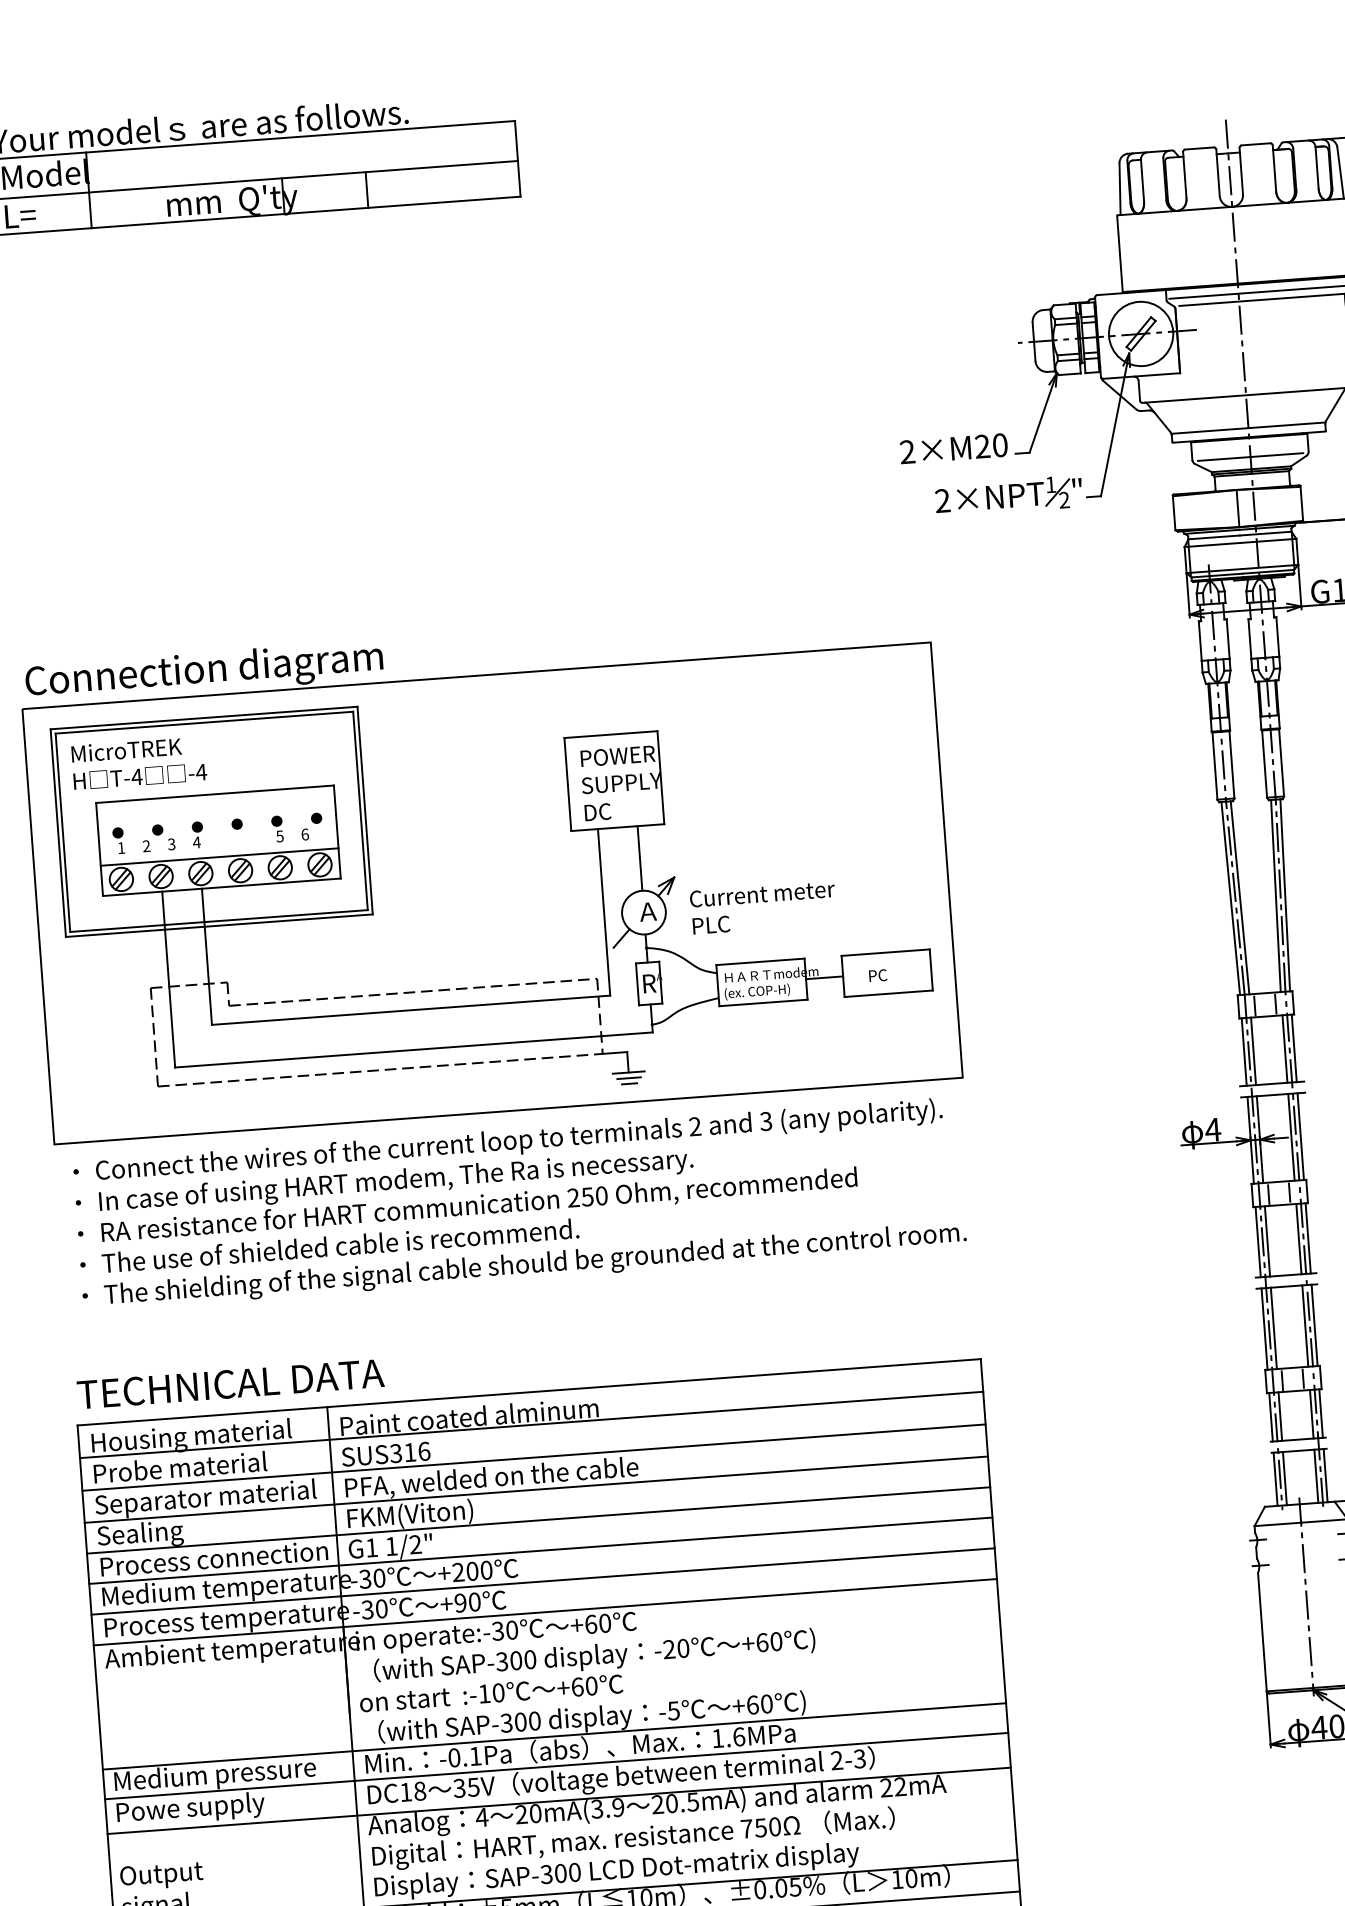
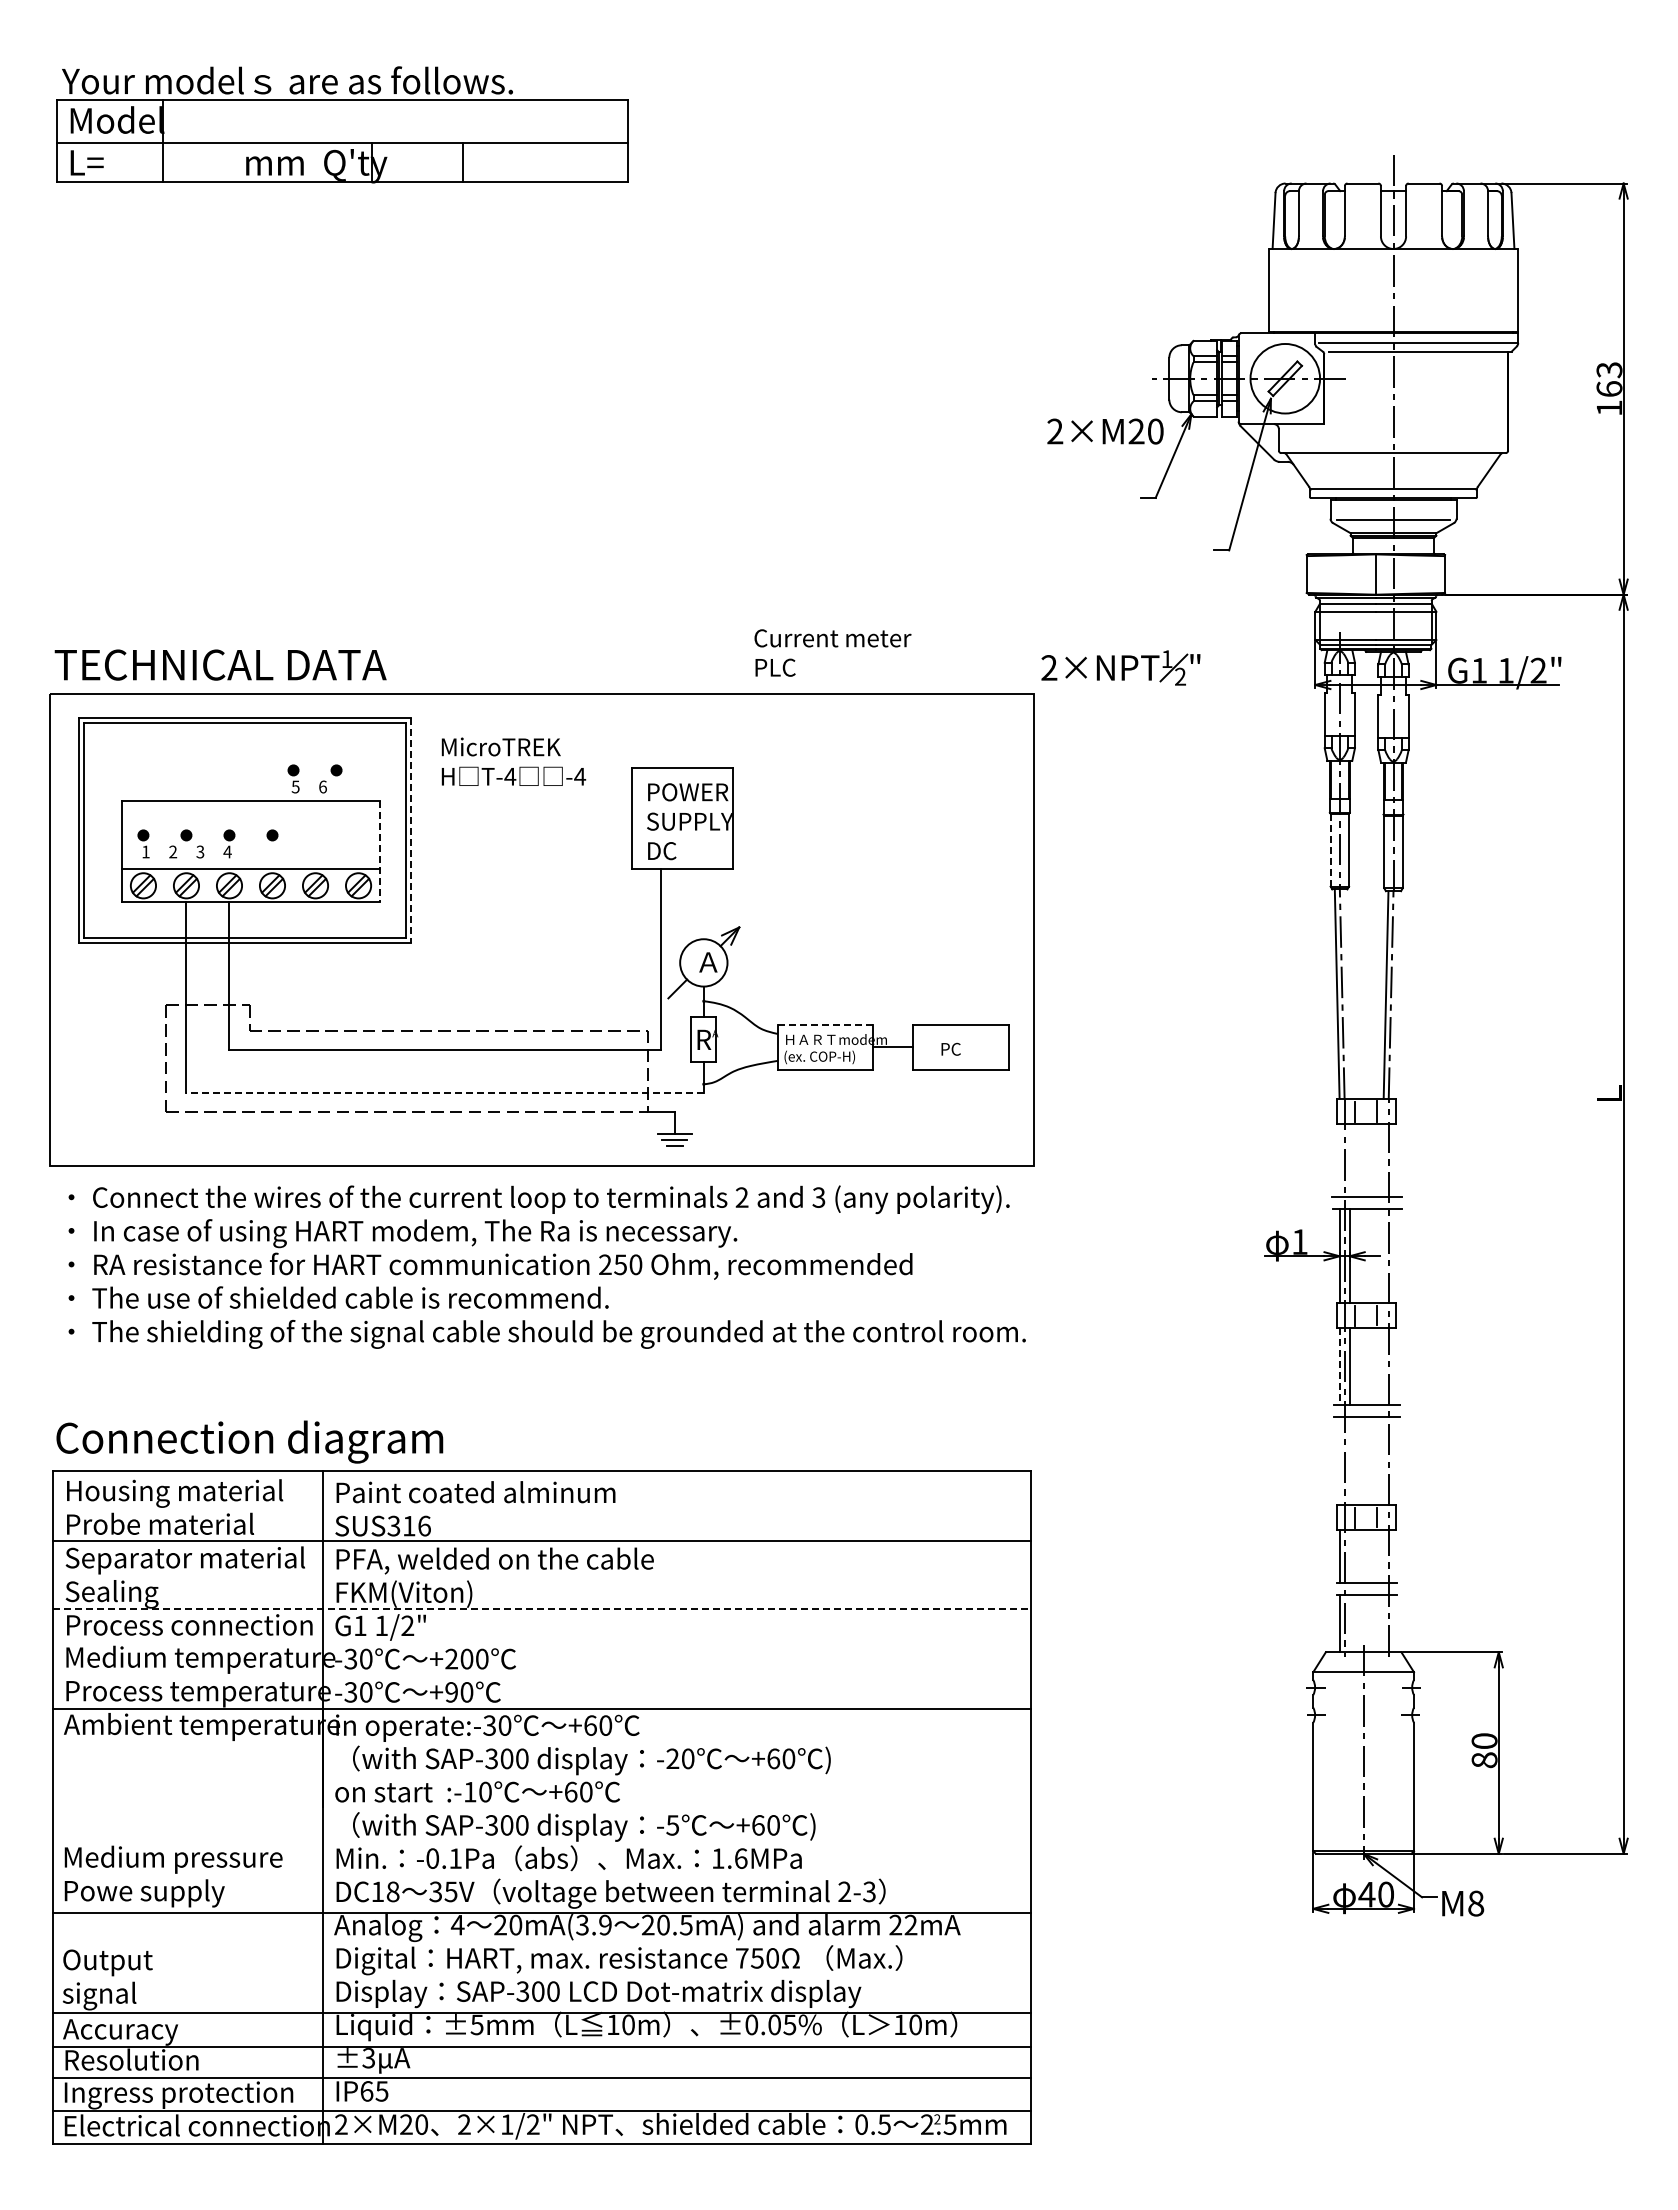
text: (953, 448) -> (1105, 431), moved
part: (1008, 495) -> (1120, 667), moved
text: (203, 671) -> (248, 668), Connection diagram -> TECHNICAL DATA
text: (138, 762) -> (513, 761), moved
line: (1214, 766) -> (1330, 850), solid -> dashed
line: (365, 811) -> (411, 831), solid -> dashed
part: (302, 830) -> (320, 782), moved
line: (337, 832) -> (379, 852), solid -> dashed
line: (639, 858) -> (703, 904), removed
line: (1284, 894) -> (1395, 994), removed
line: (1239, 897) -> (1346, 993), removed
text: (762, 907) -> (832, 652), moved
line: (760, 962) -> (825, 1025), solid -> dashed
line: (1284, 1048) -> (1383, 1160), removed
line: (1293, 1048) -> (1393, 1160), removed
line: (414, 1049) -> (445, 1092), solid -> dashed
line: (1244, 1051) -> (1339, 1160), removed
line: (1253, 1051) -> (1349, 1160), removed
text: (1212, 1129) -> (1299, 1241), 4 -> 1
line: (1300, 1136) -> (1393, 1256), removed
line: (1291, 1137) -> (1383, 1256), removed
line: (1307, 1238) -> (1393, 1366), removed
line: (1298, 1239) -> (1383, 1366), removed
line: (1258, 1243) -> (1339, 1367), solid -> dashed
line: (1305, 1325) -> (1383, 1460), removed
line: (1314, 1325) -> (1393, 1460), removed
line: (1264, 1328) -> (1339, 1460), removed
line: (1273, 1328) -> (1349, 1460), removed
text: (257, 1385) -> (249, 1441), TECHNICAL DATA -> Connection diagram
line: (1320, 1412) -> (1393, 1555), removed
line: (1311, 1413) -> (1383, 1555), removed
line: (1280, 1415) -> (1349, 1555), removed
line: (531, 1425) -> (542, 1506), removed
line: (1325, 1475) -> (1393, 1623), removed
line: (1316, 1476) -> (1383, 1623), removed
line: (1284, 1478) -> (1349, 1623), removed
line: (536, 1489) -> (542, 1576), removed
line: (538, 1520) -> (542, 1609), solid -> dashed
line: (541, 1550) -> (542, 1642), removed
line: (543, 1581) -> (542, 1675), removed
line: (554, 1736) -> (542, 1843), removed
line: (556, 1765) -> (542, 1875), removed

